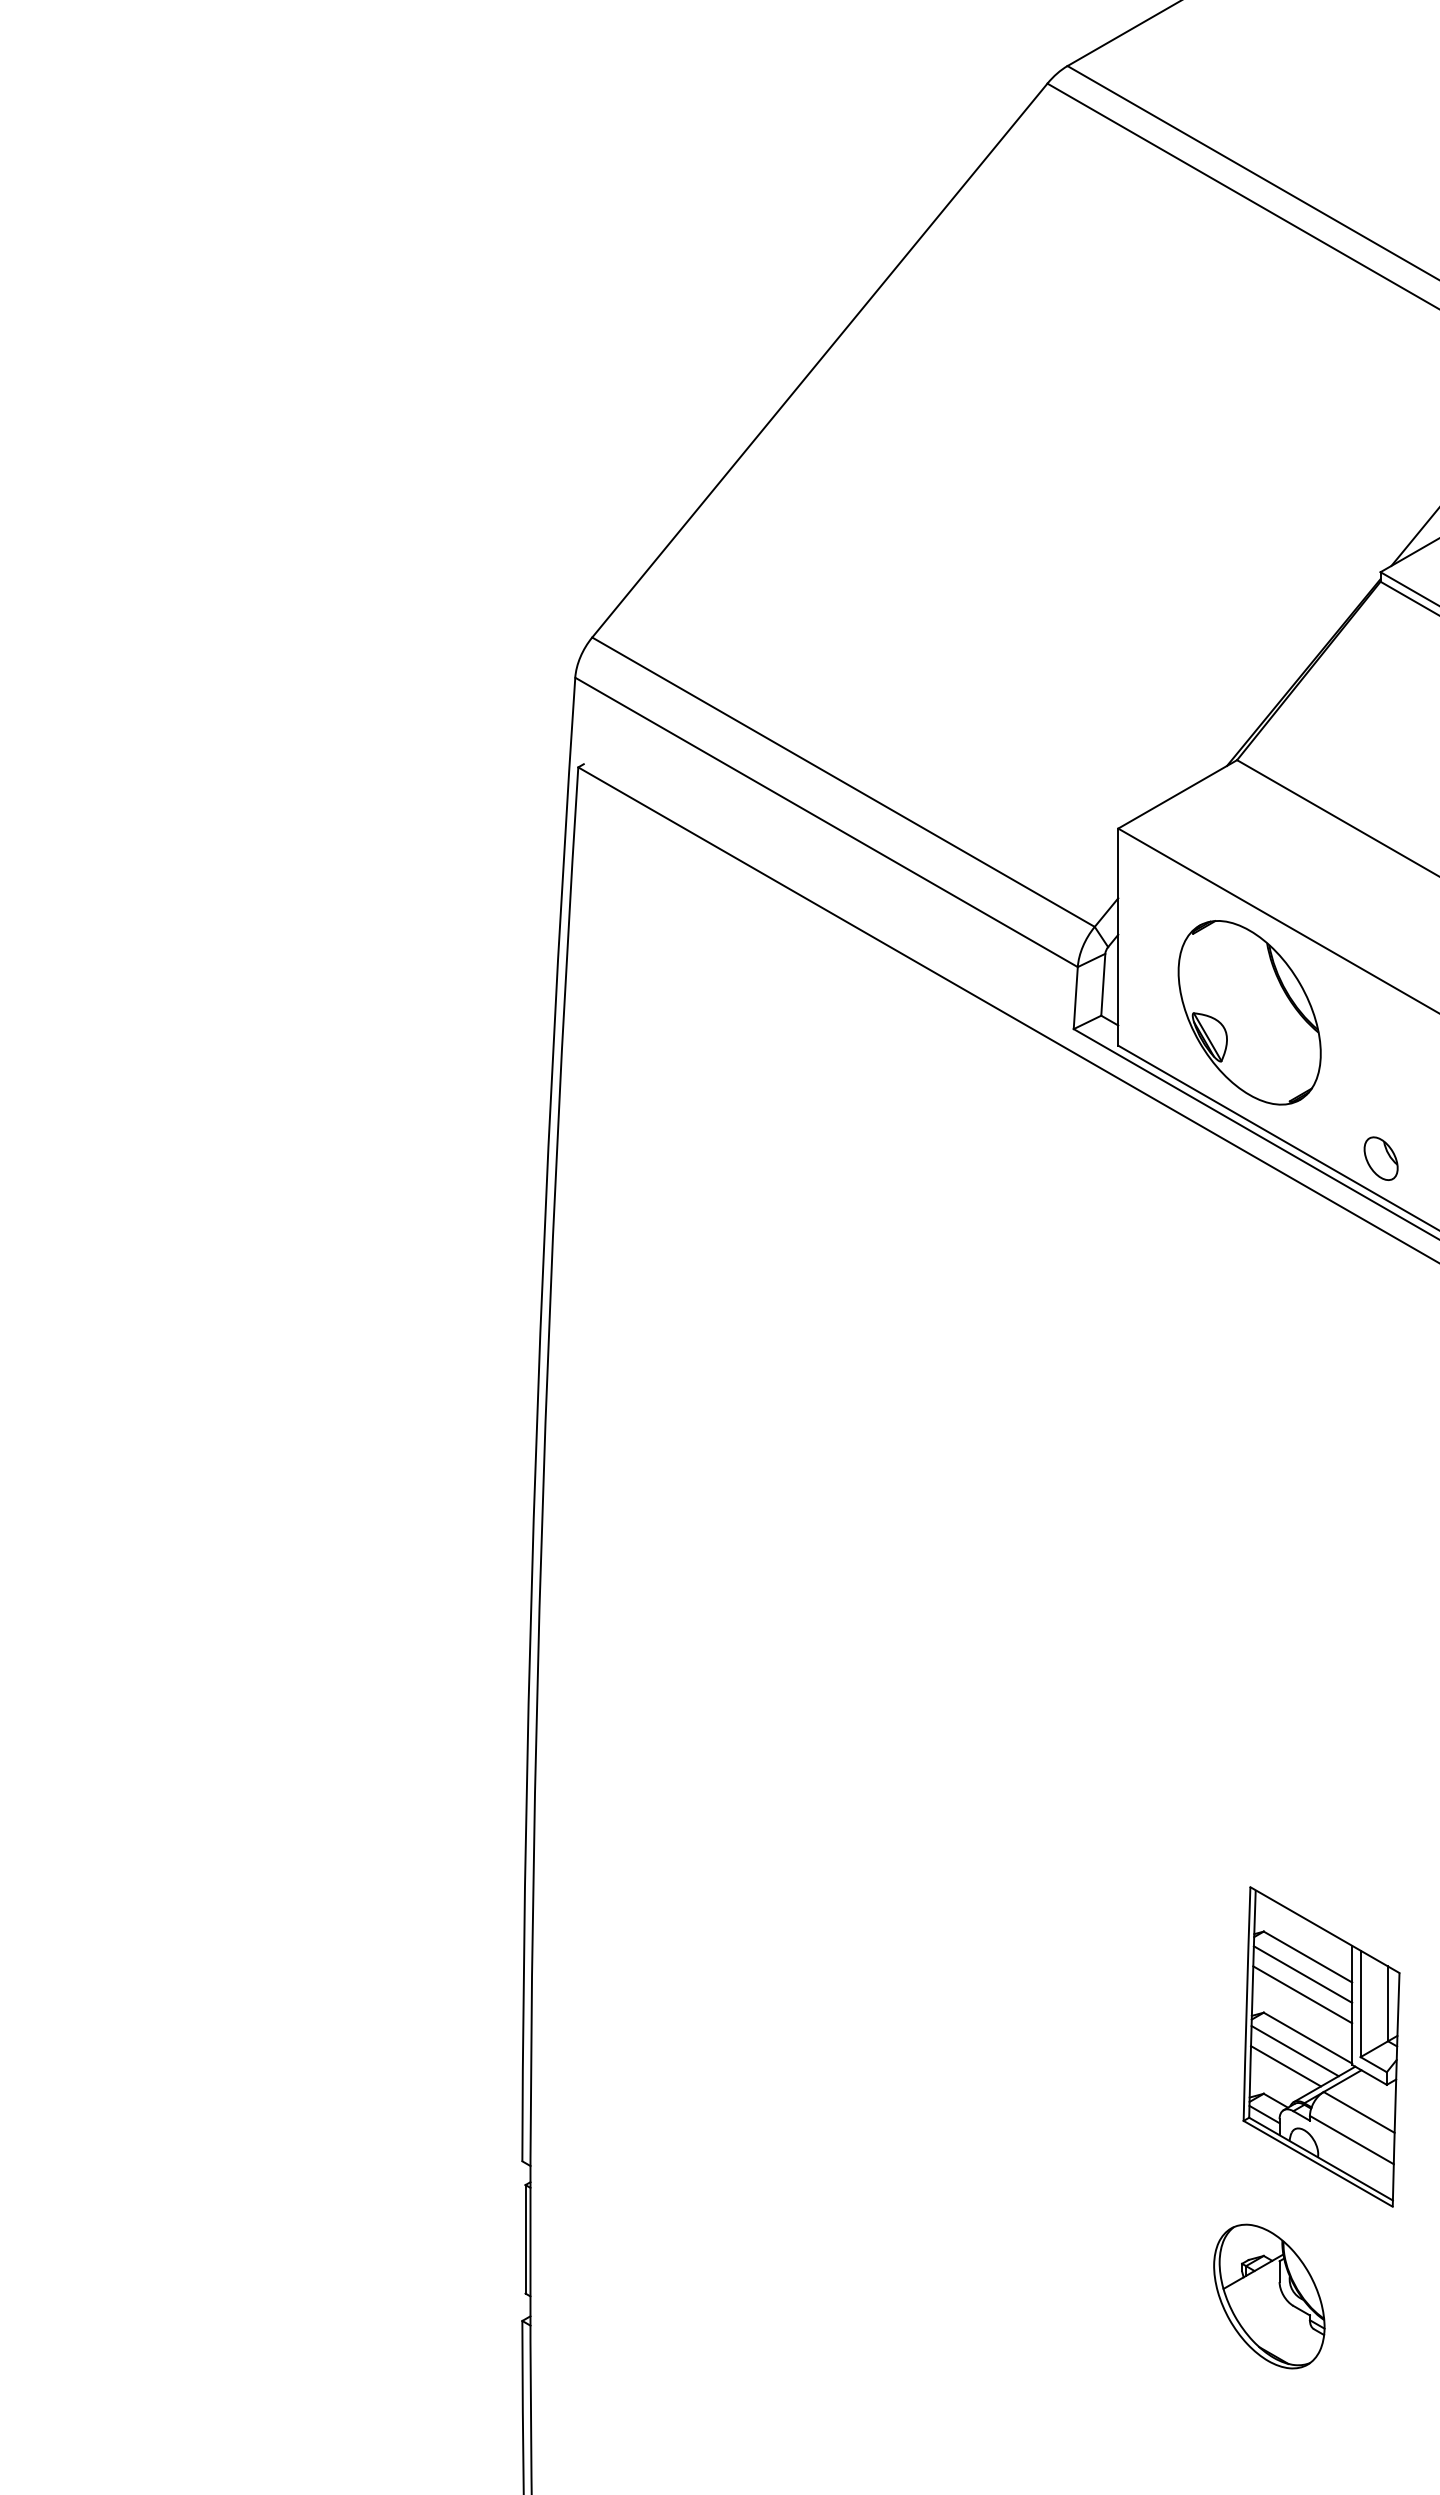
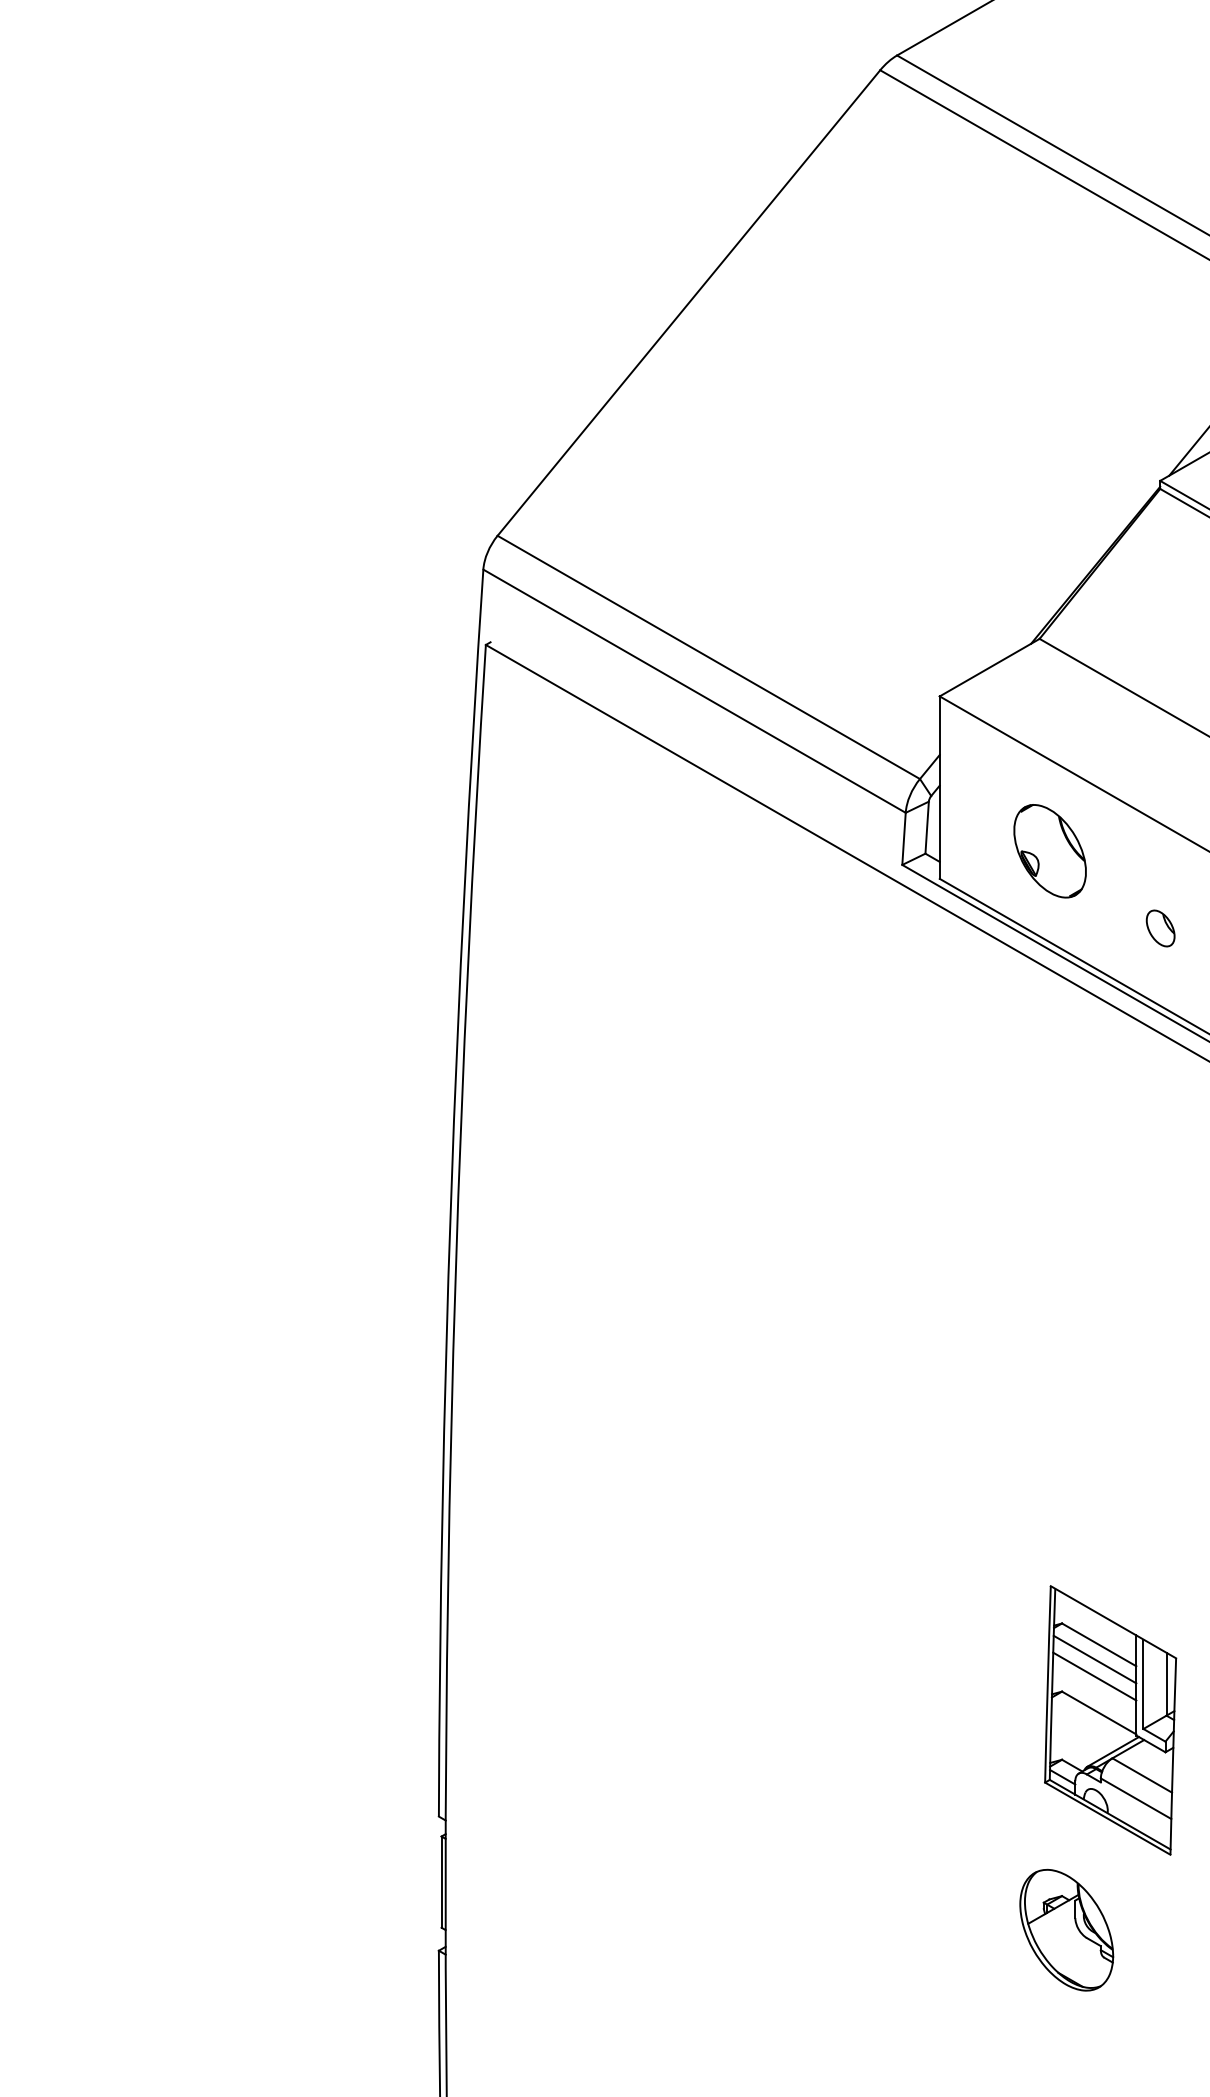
part: (1249, 1012) -> (1050, 850), size x0.6
part: (1380, 1158) -> (1160, 928), moved
line: (1294, 2050) -> (1087, 1723), removed
line: (1286, 2066) -> (1081, 1736), removed

